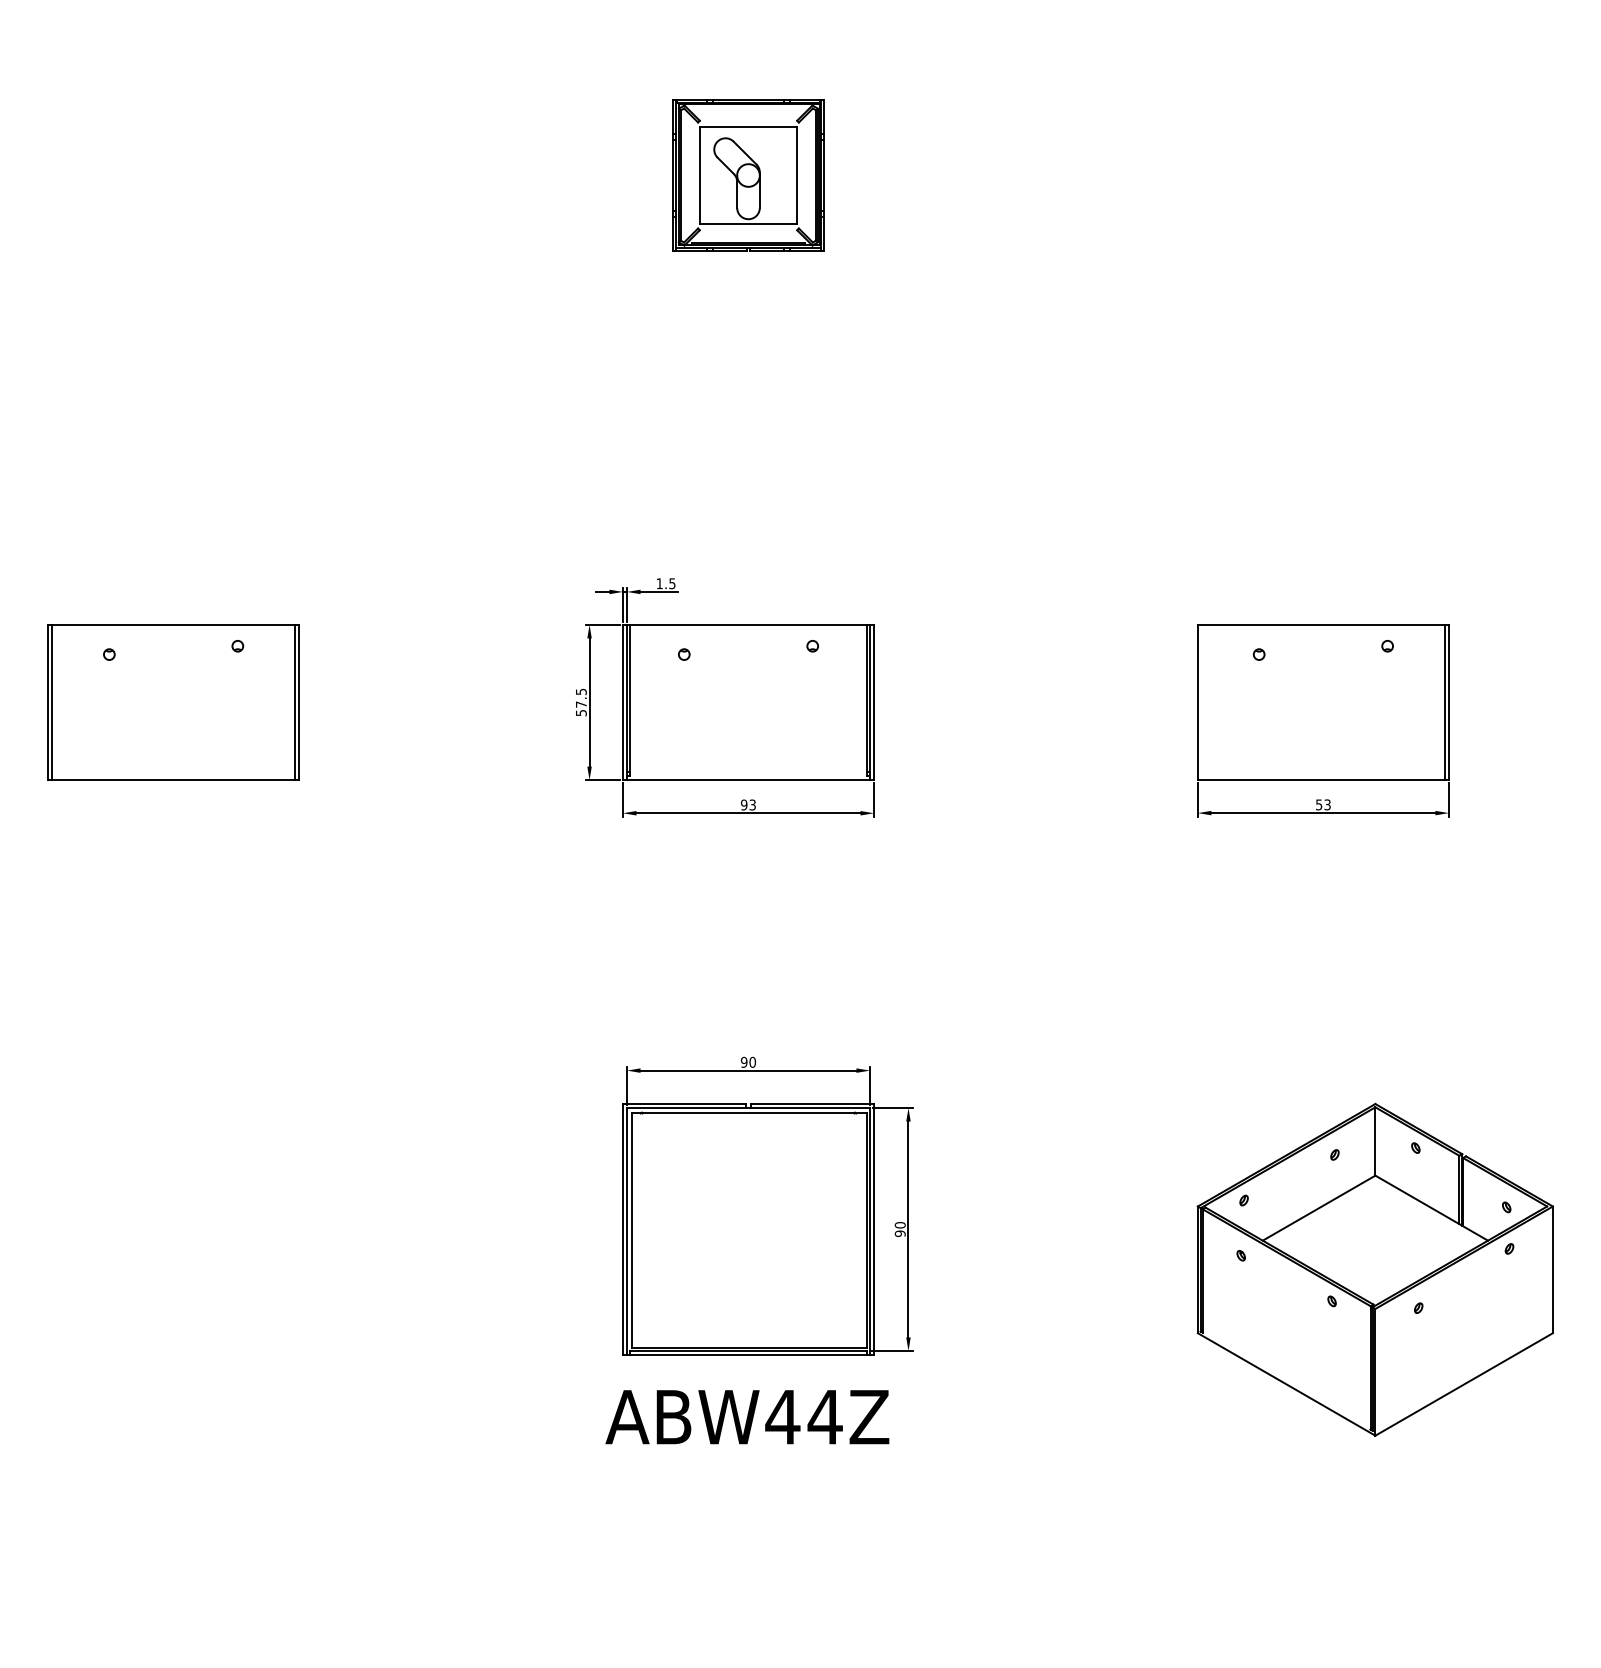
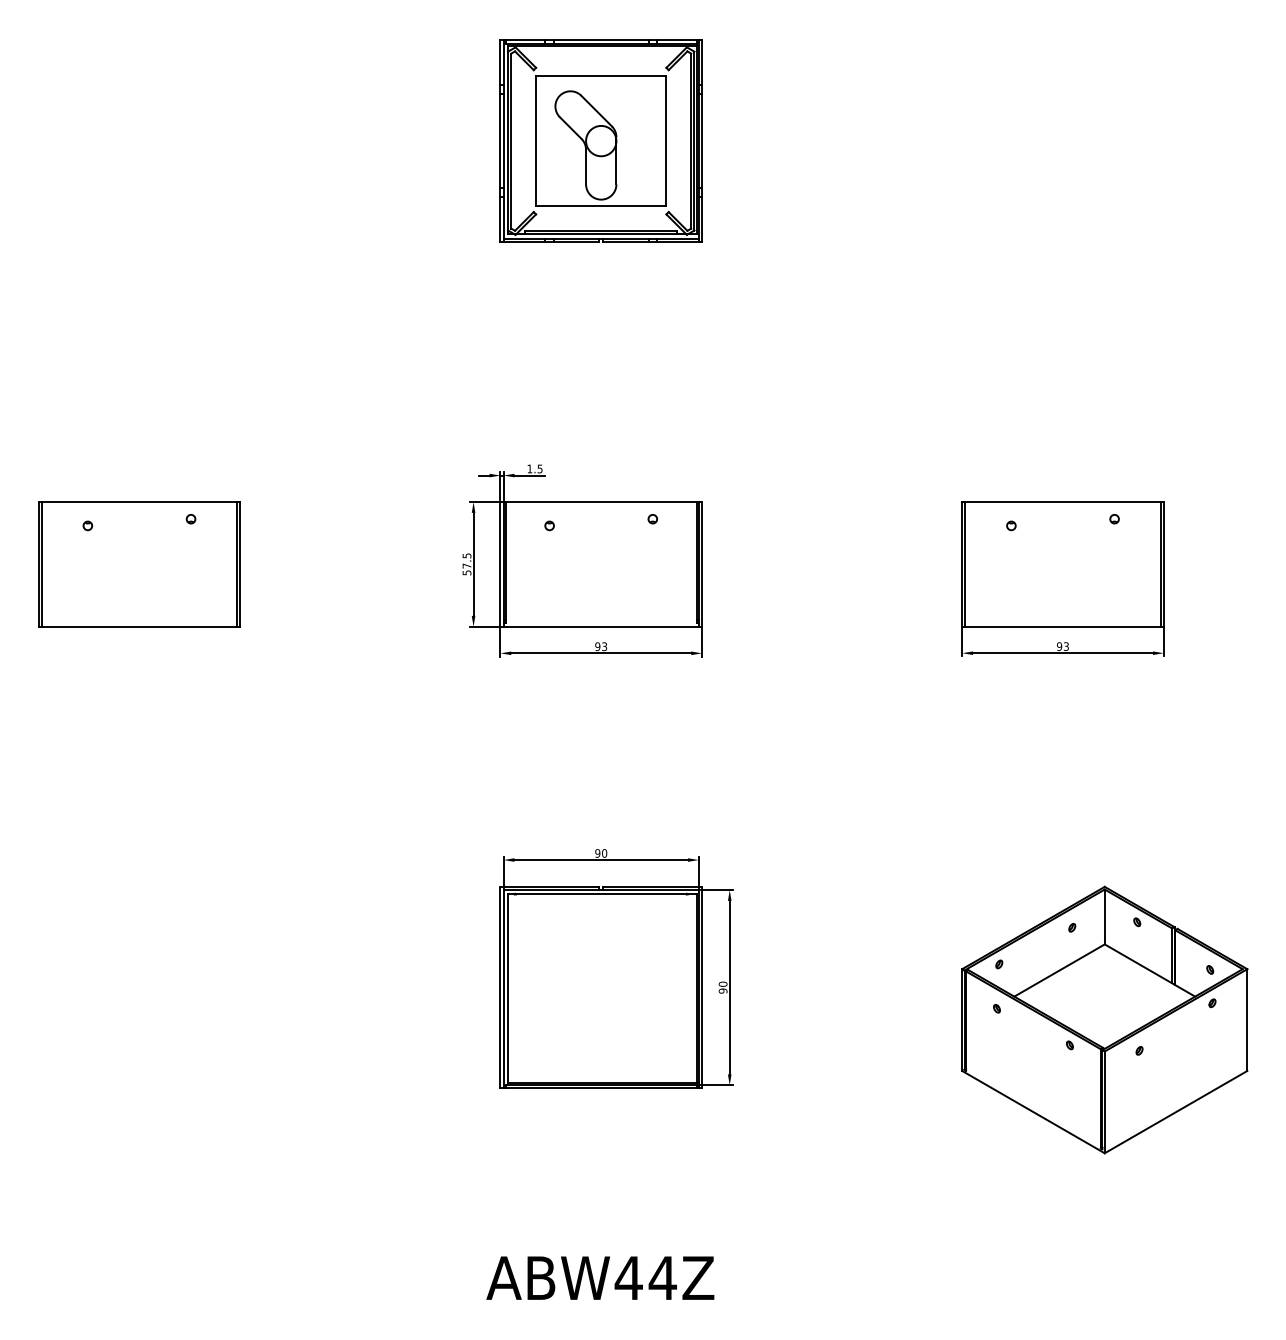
part: (748, 175) -> (601, 141), size x1.67
line: (1201, 702) -> (965, 564), added
text: (1318, 804) -> (1059, 646), 53 -> 93
text: (747, 1417) -> (600, 1278), moved

